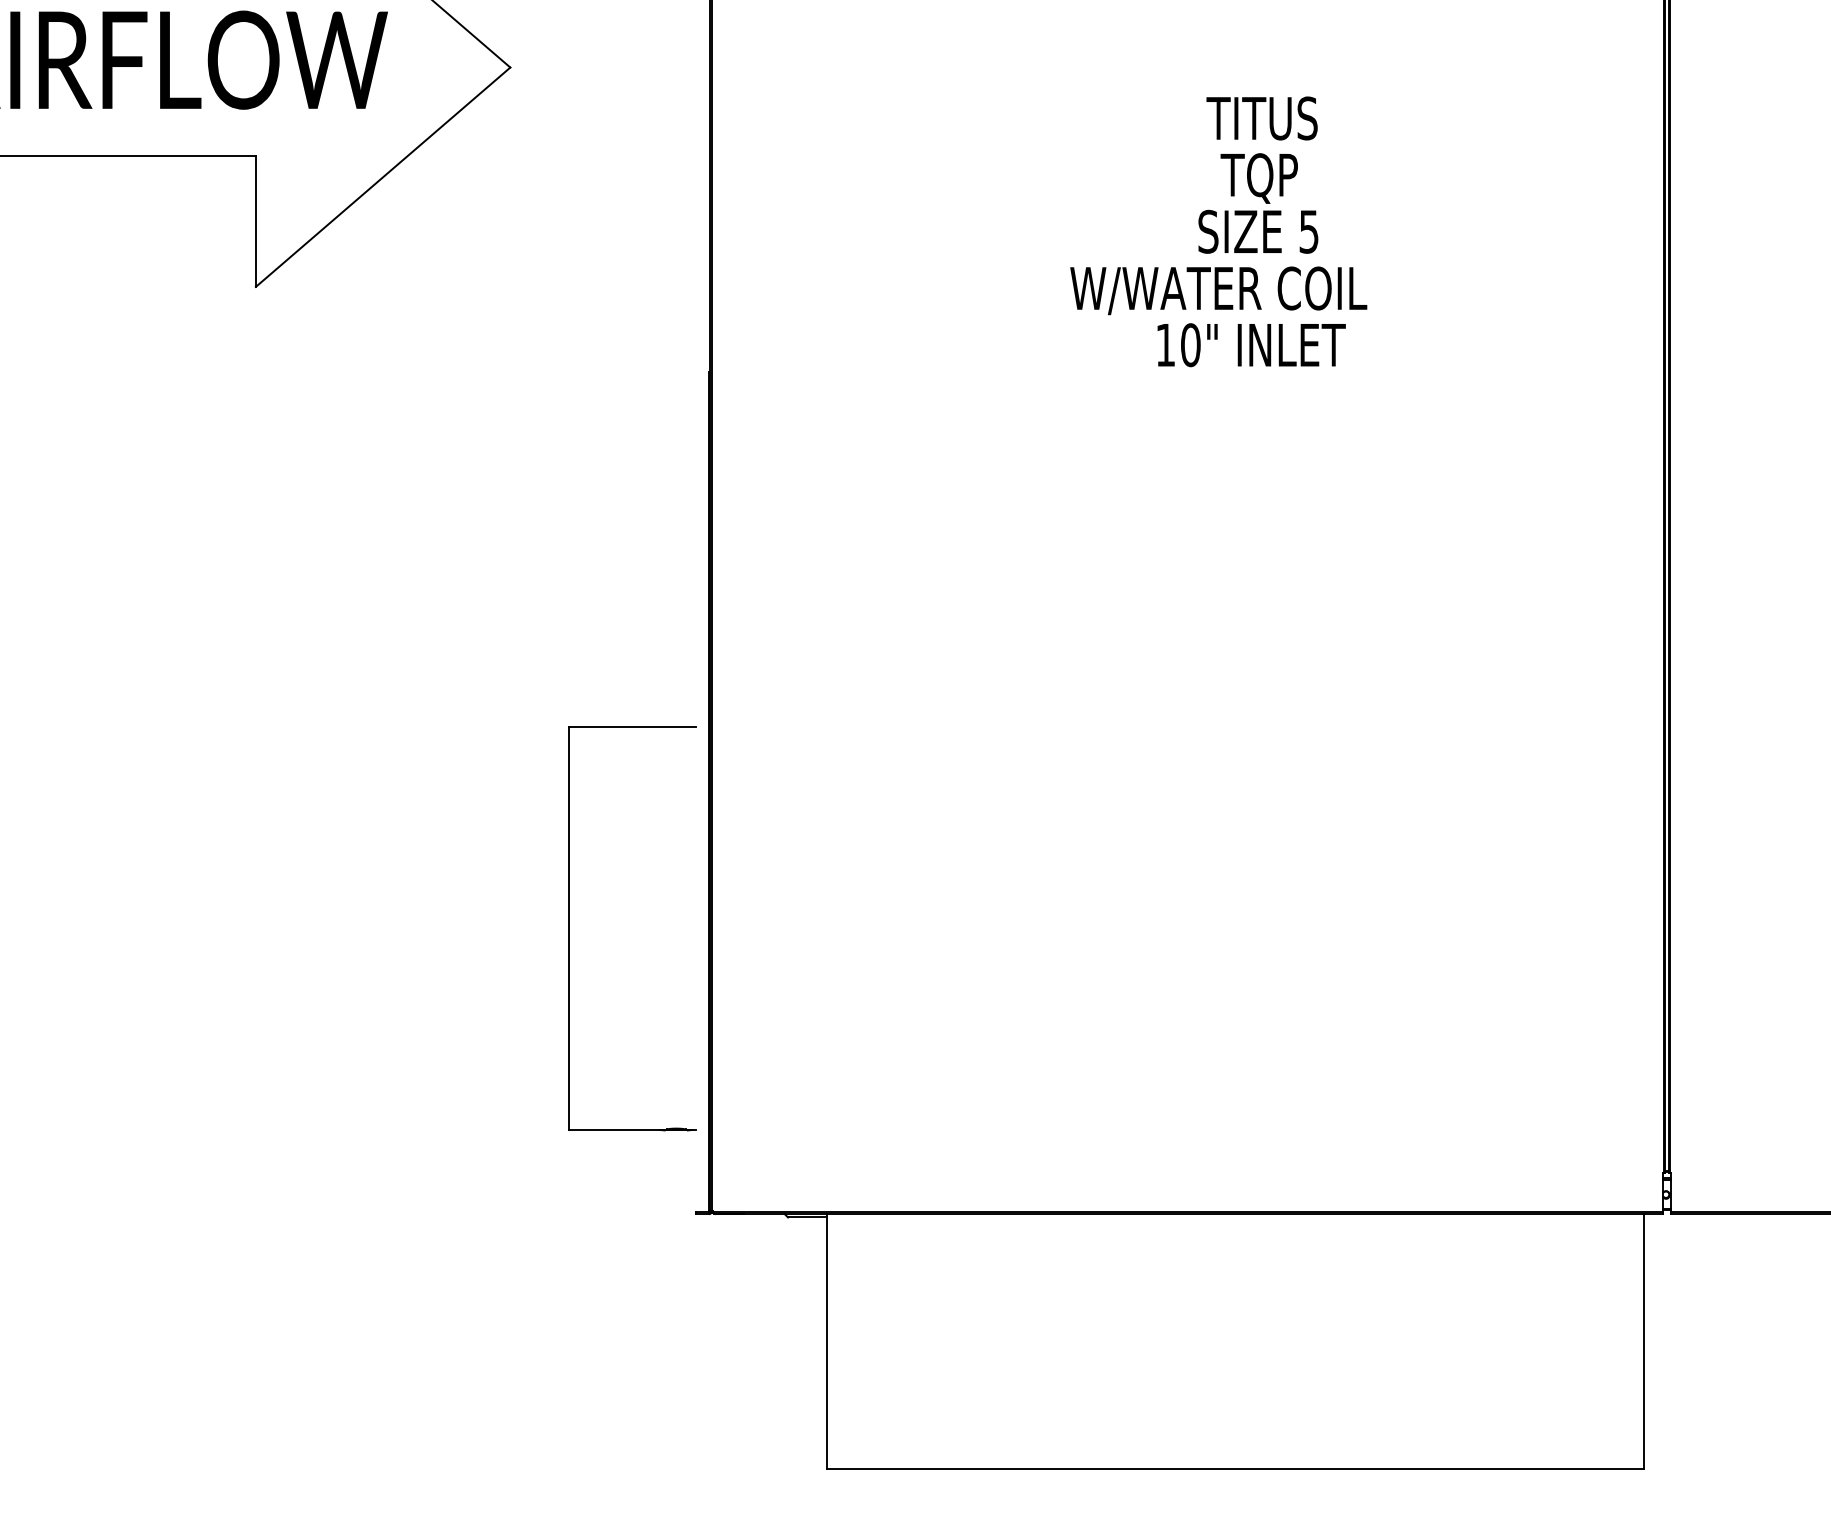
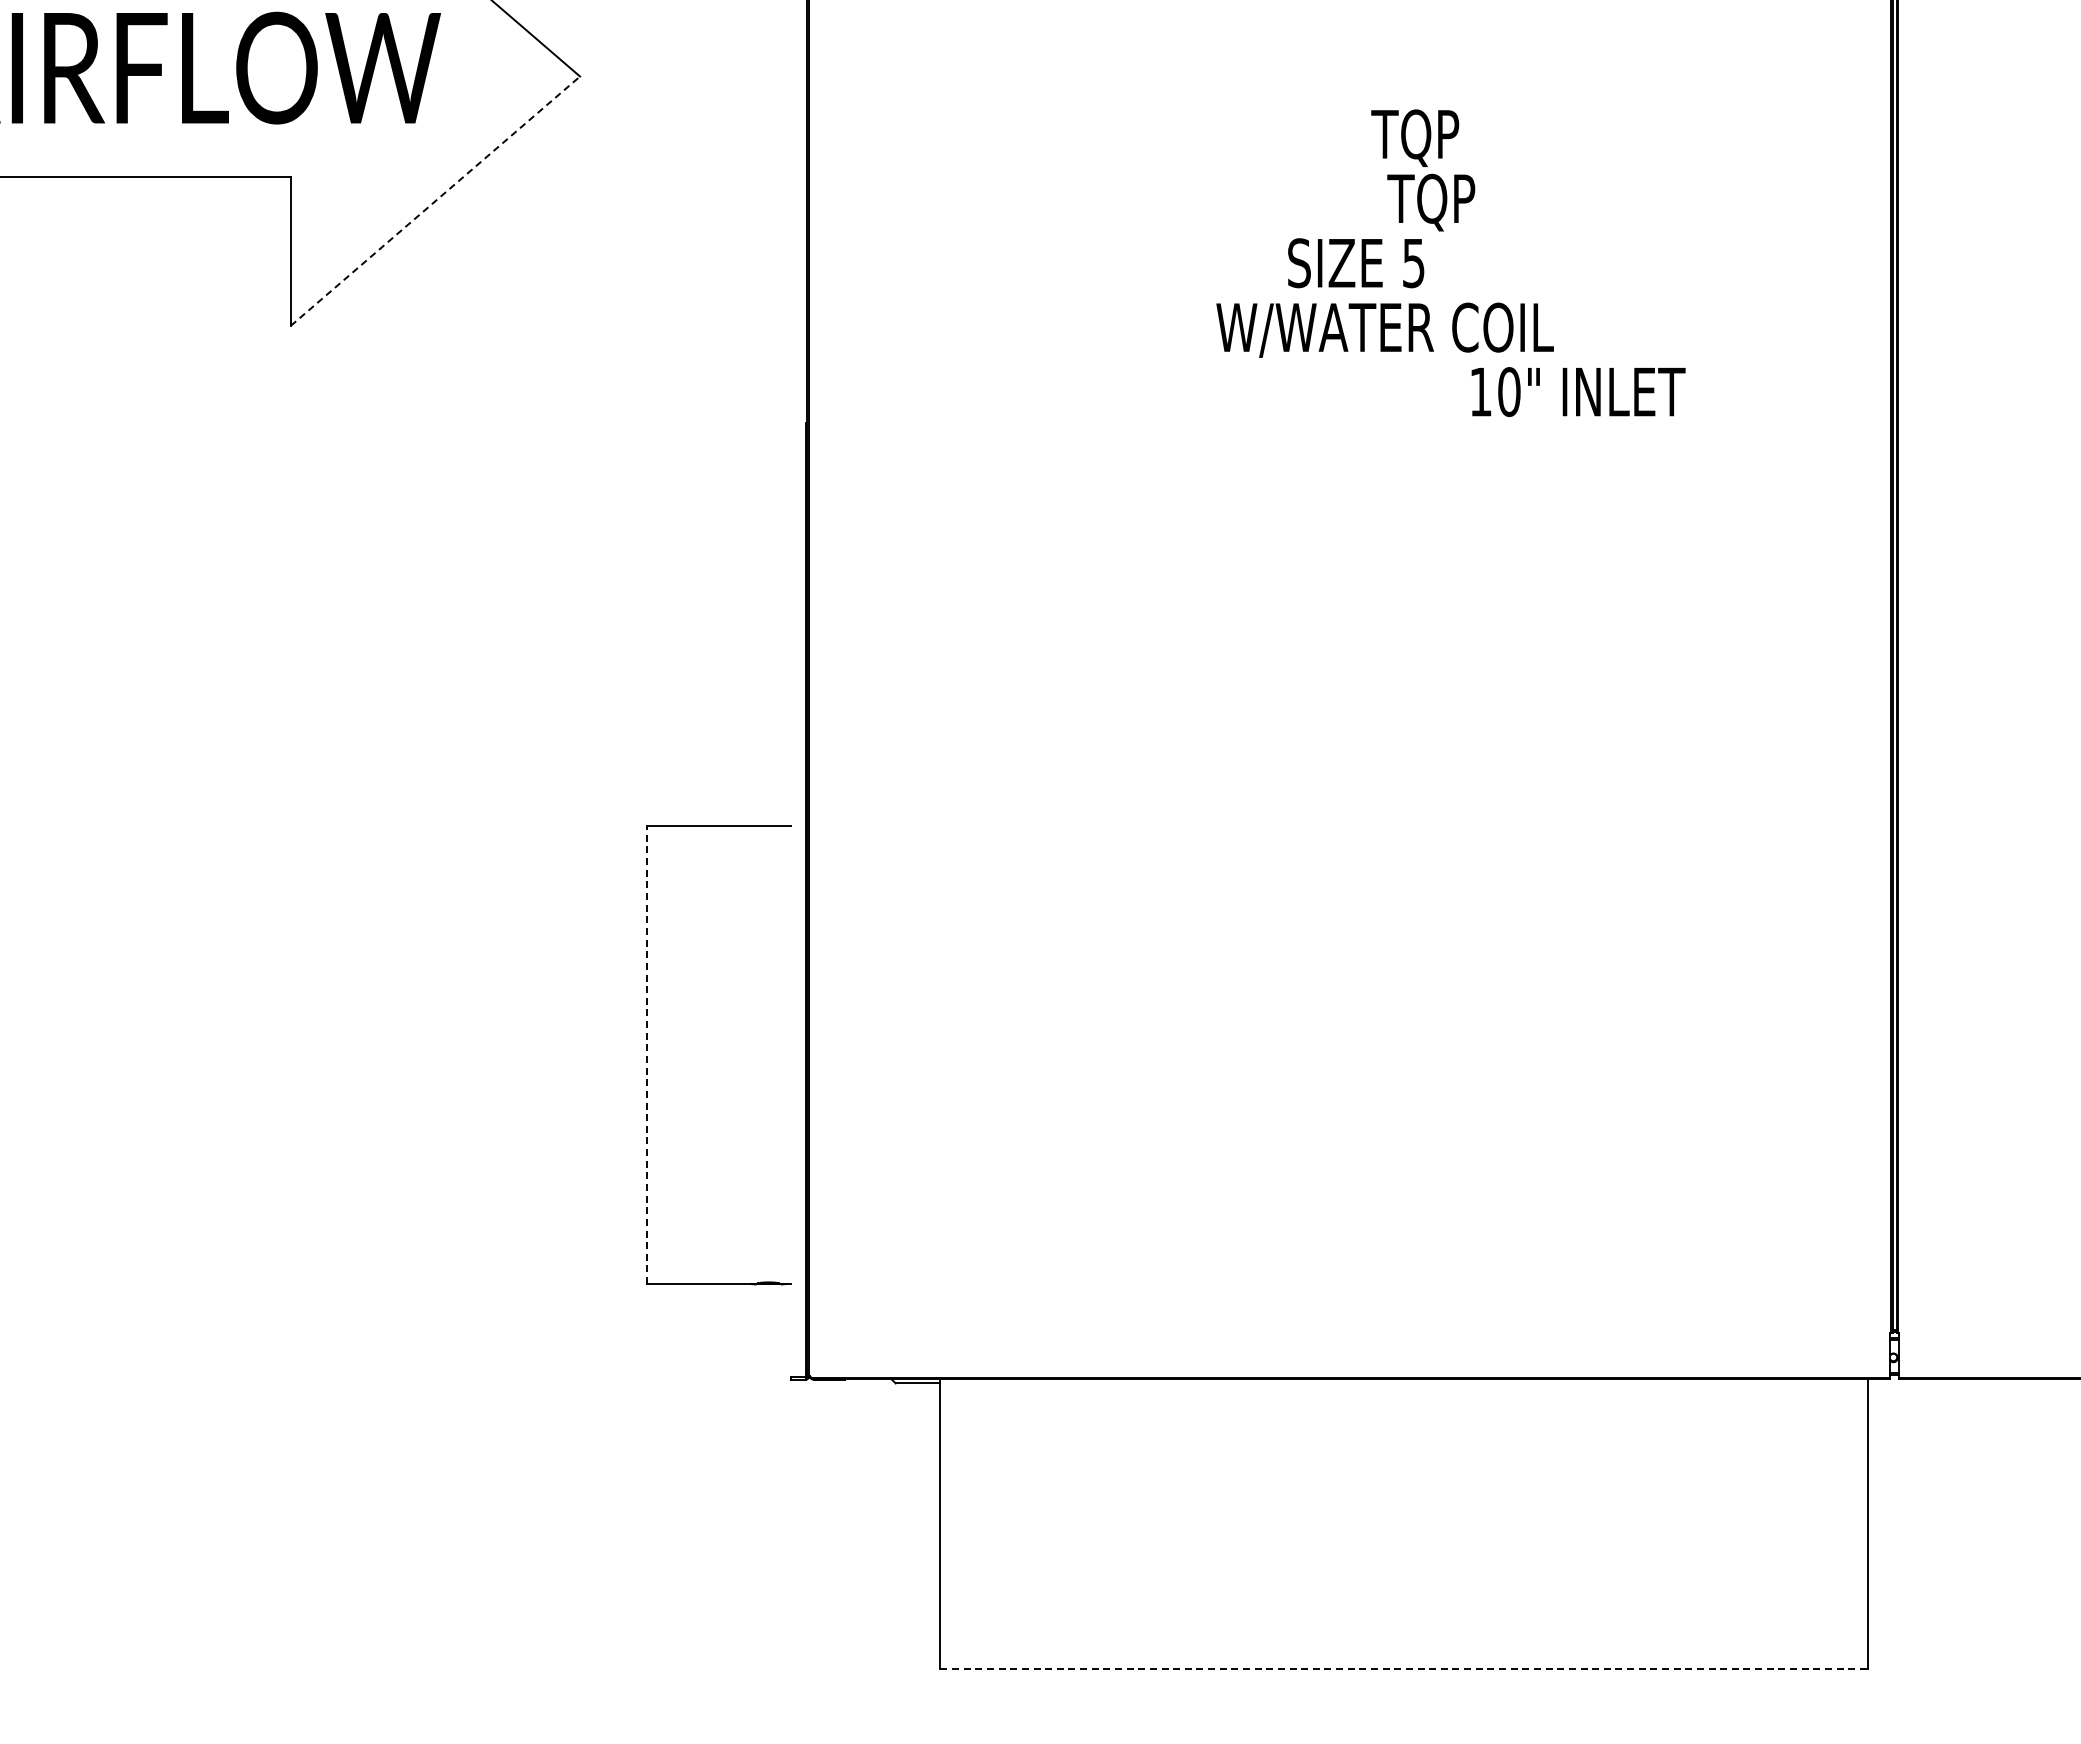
text: (1275, 121) -> (1449, 137), TITUS -> TQP
line: (383, 177) -> (435, 201), solid -> dashed
text: (1258, 232) -> (1356, 263), moved
text: (1251, 345) -> (1578, 392), moved
line: (568, 928) -> (646, 1055), solid -> dashed
line: (1235, 1469) -> (1404, 1669), solid -> dashed

